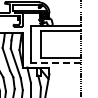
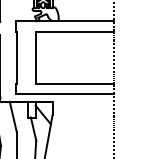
line: (55, 63) -> (64, 94), dashed -> solid

